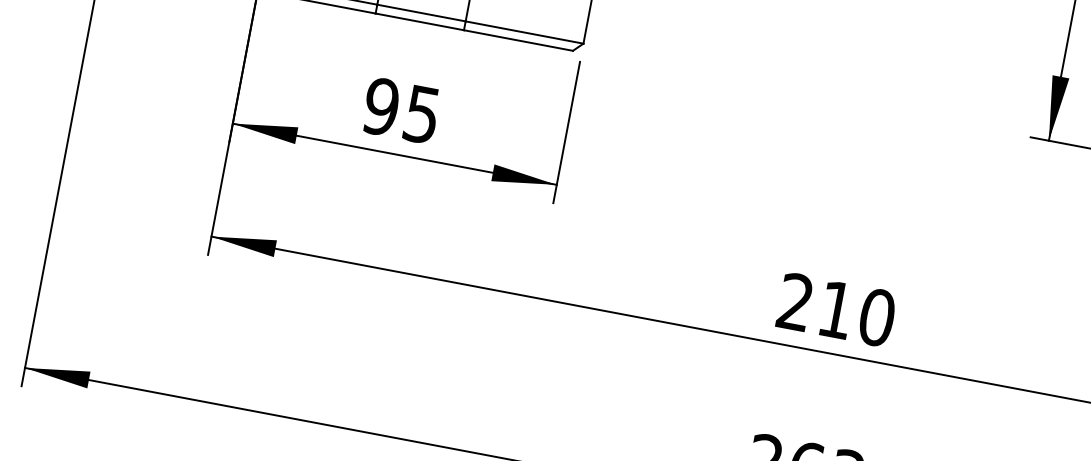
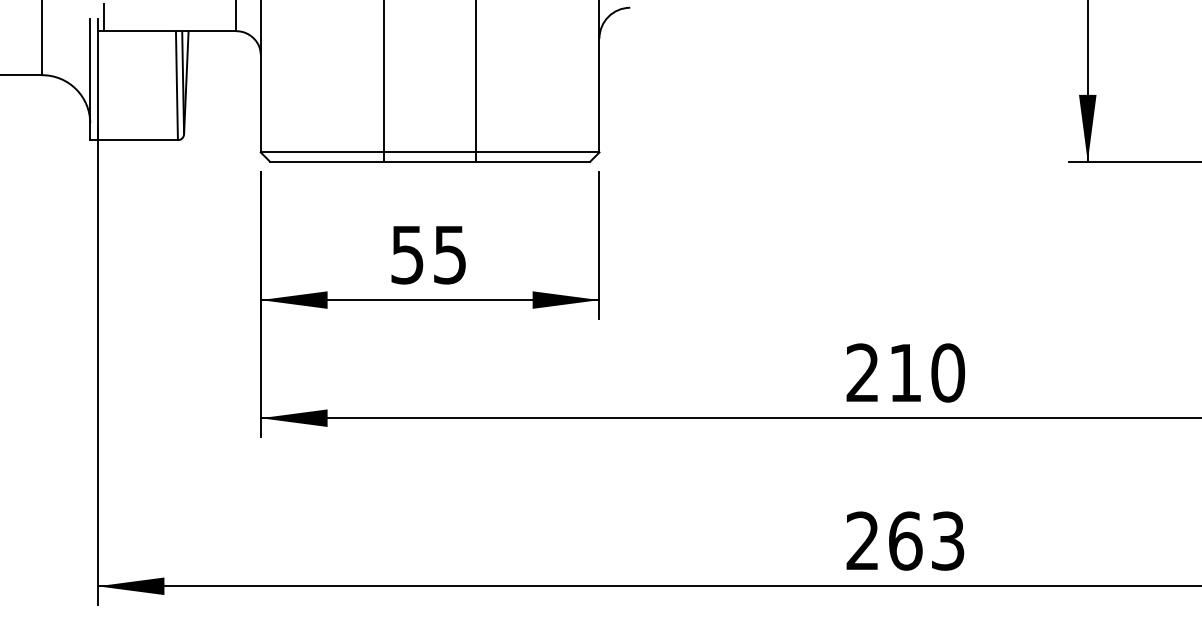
text: (381, 106) -> (407, 254), 95 -> 55

